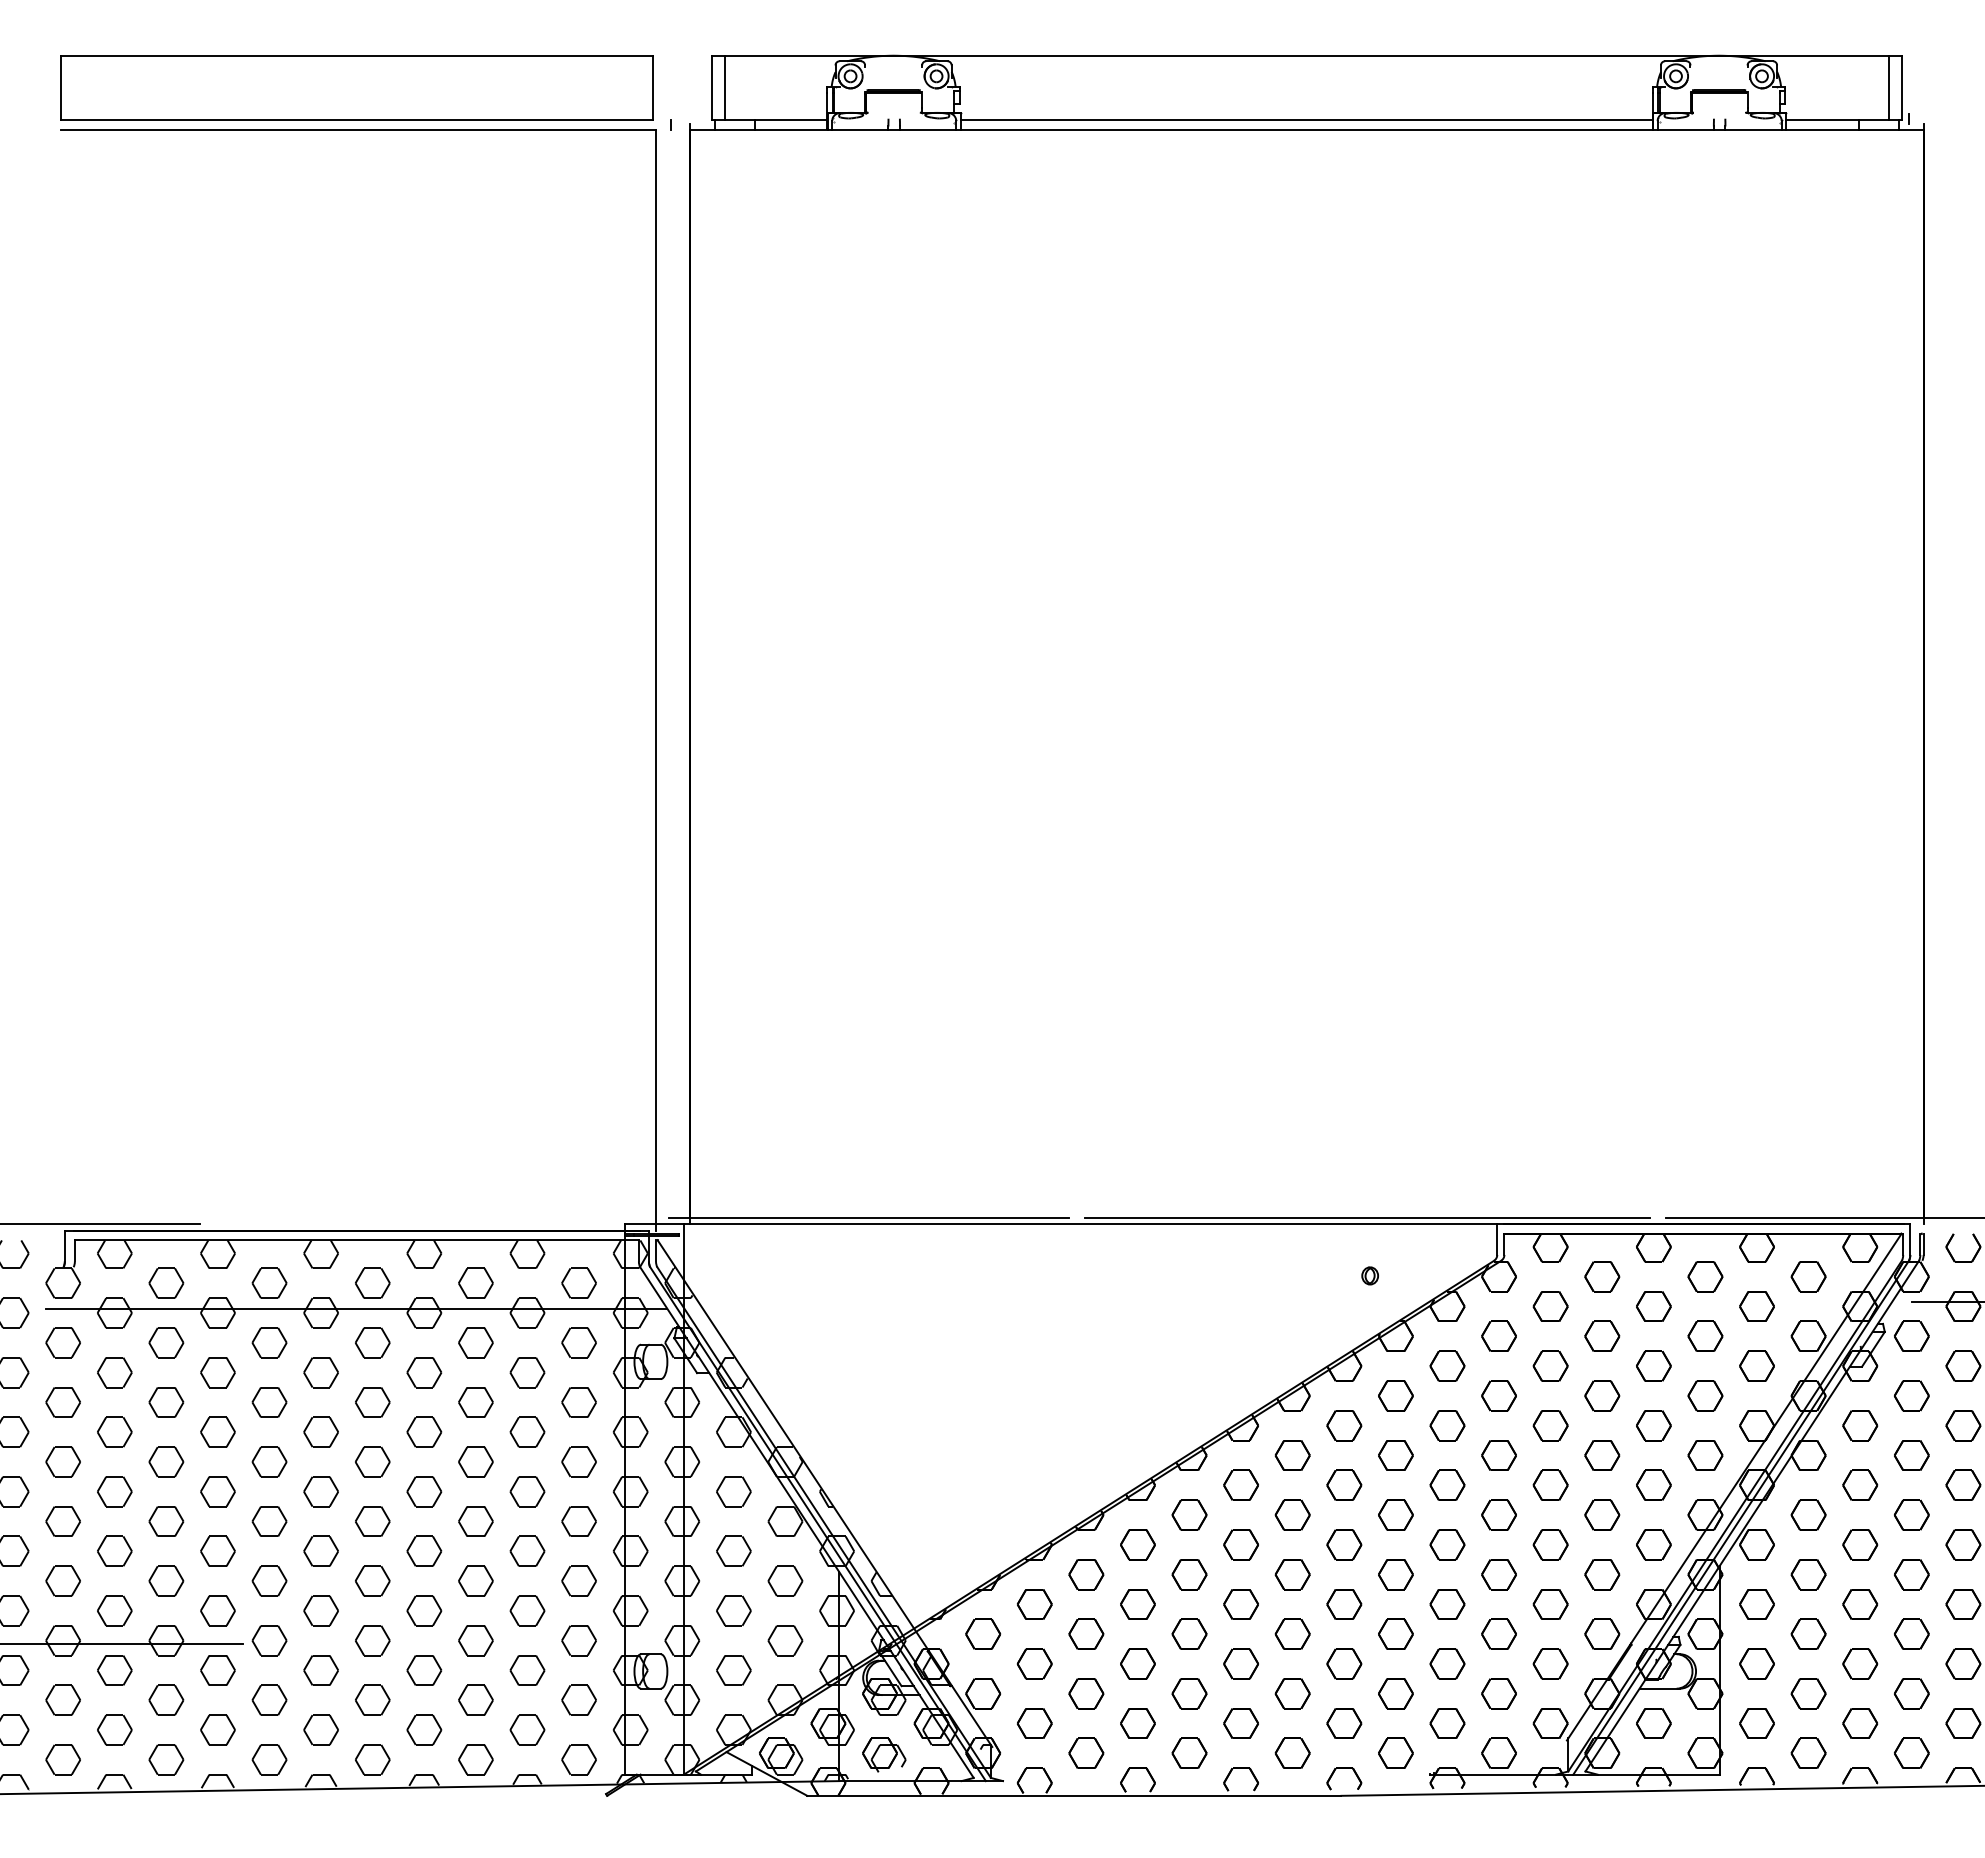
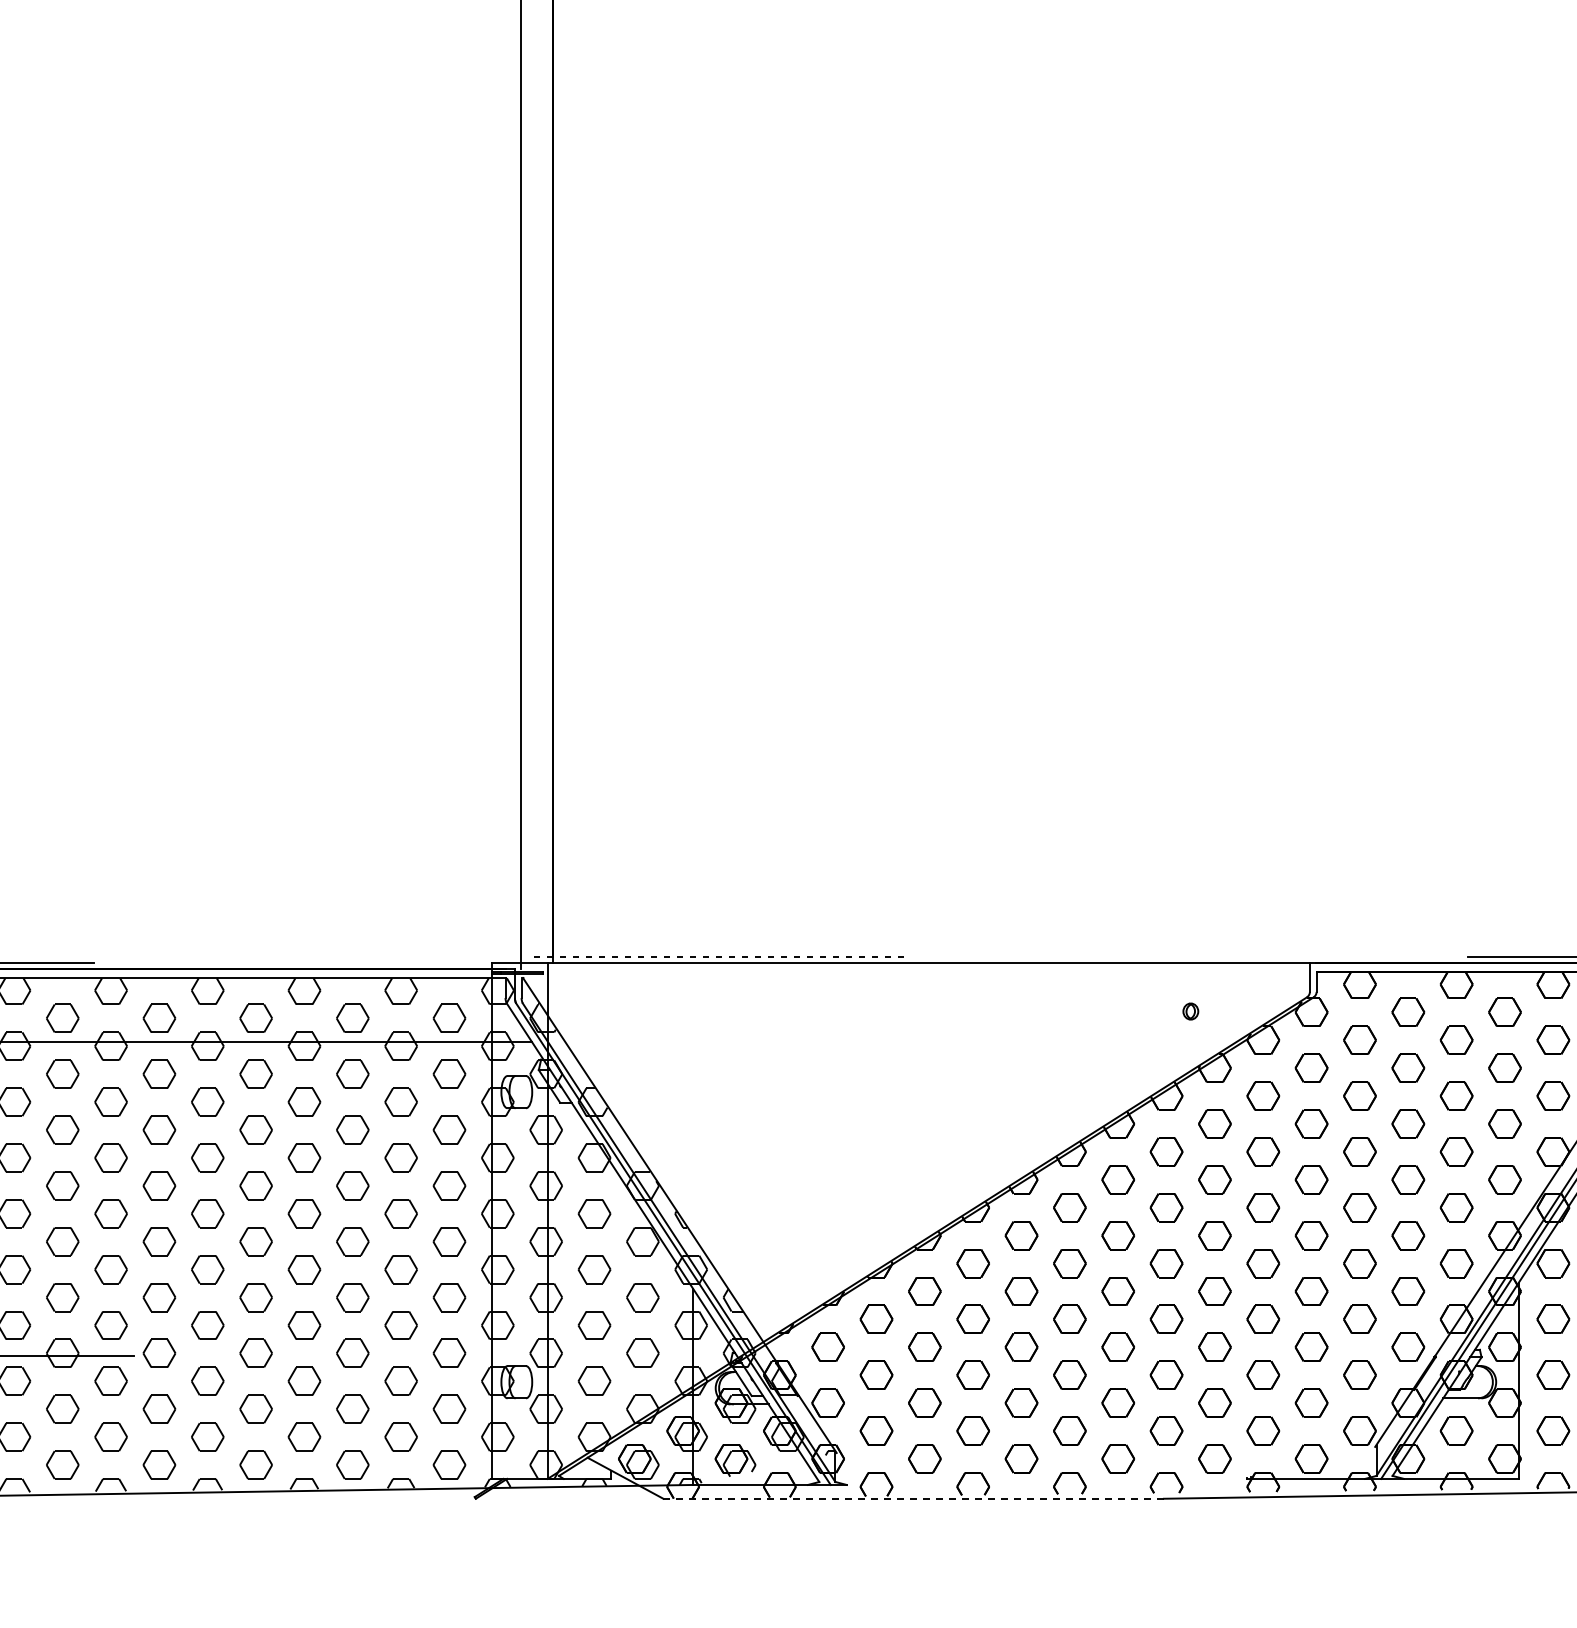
line: (868, 1217) -> (720, 956), solid -> dashed
line: (1367, 1217) -> (1188, 956), removed
line: (1073, 1795) -> (912, 1498), solid -> dashed

